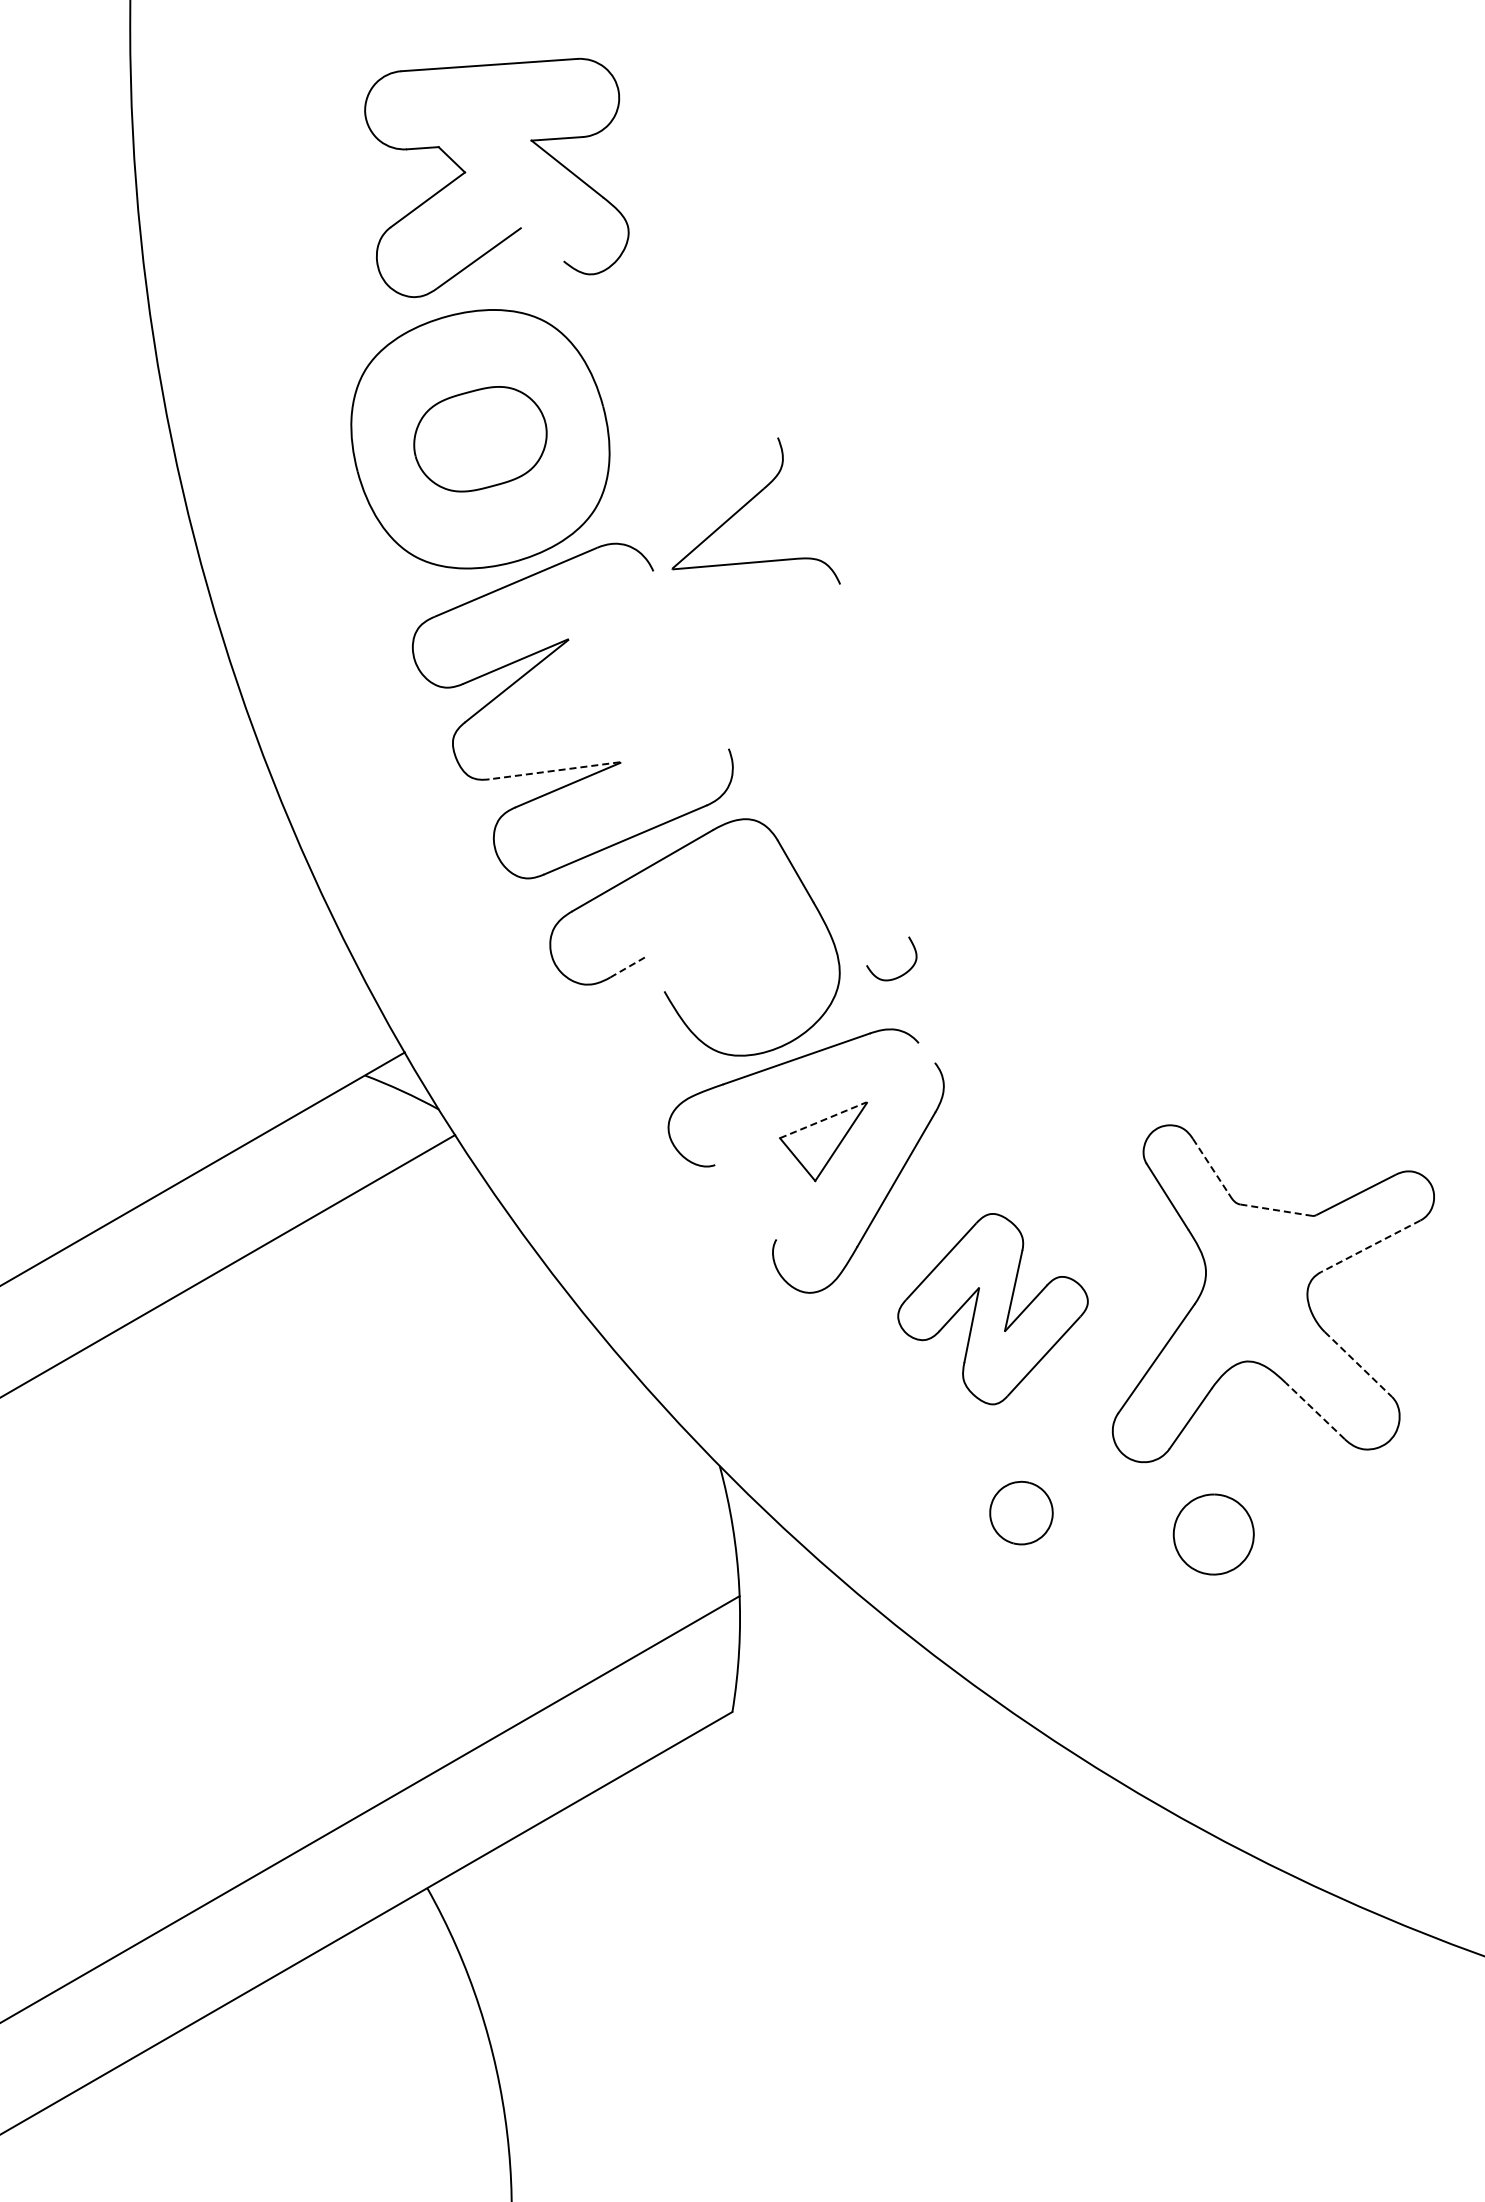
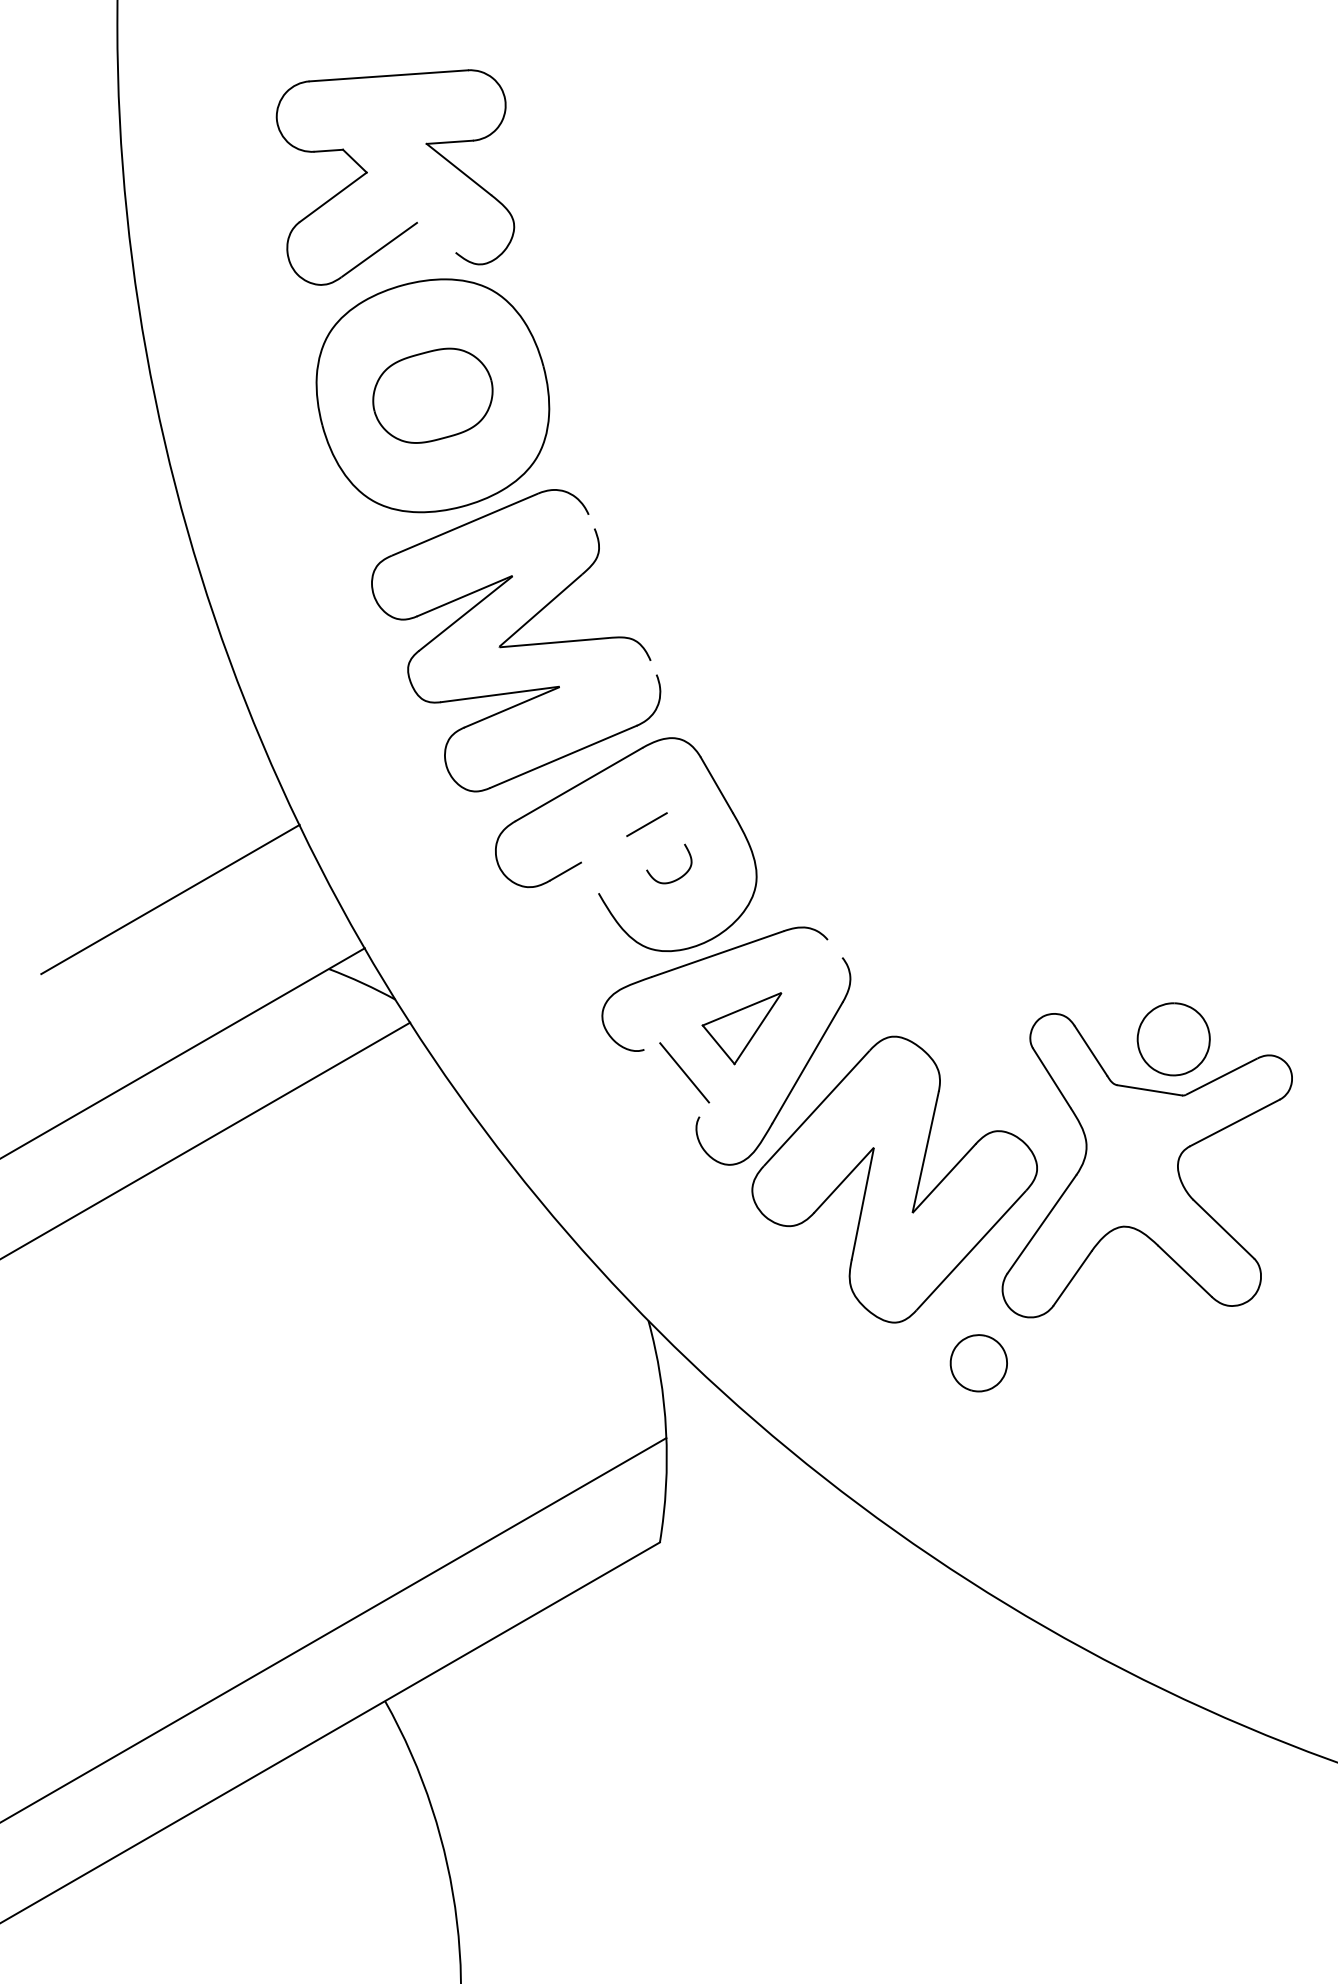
part: (466, 172) -> (368, 172), moved
part: (748, 503) -> (568, 587), moved
line: (554, 770) -> (499, 694), dashed -> solid
line: (718, 914) -> (647, 823), added
line: (627, 967) -> (565, 871), dashed -> solid
curve: (899, 975) -> (676, 878), moved
line: (188, 998) -> (169, 899), added
line: (823, 1120) -> (741, 1009), dashed -> solid
line: (1210, 1166) -> (1090, 1051), dashed -> solid
line: (759, 1190) -> (684, 1072), added
line: (1276, 1210) -> (1150, 1090), dashed -> solid
line: (1370, 1246) -> (1234, 1123), dashed -> solid
part: (992, 1308) -> (894, 1178), size x1.67
line: (1358, 1364) -> (1223, 1229), dashed -> solid
line: (1315, 1410) -> (1185, 1270), dashed -> solid
part: (1021, 1512) -> (978, 1362), moved
part: (1213, 1534) -> (1173, 1039), moved

